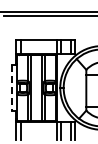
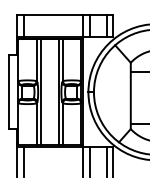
line: (11, 87) -> (9, 91), dashed -> solid

